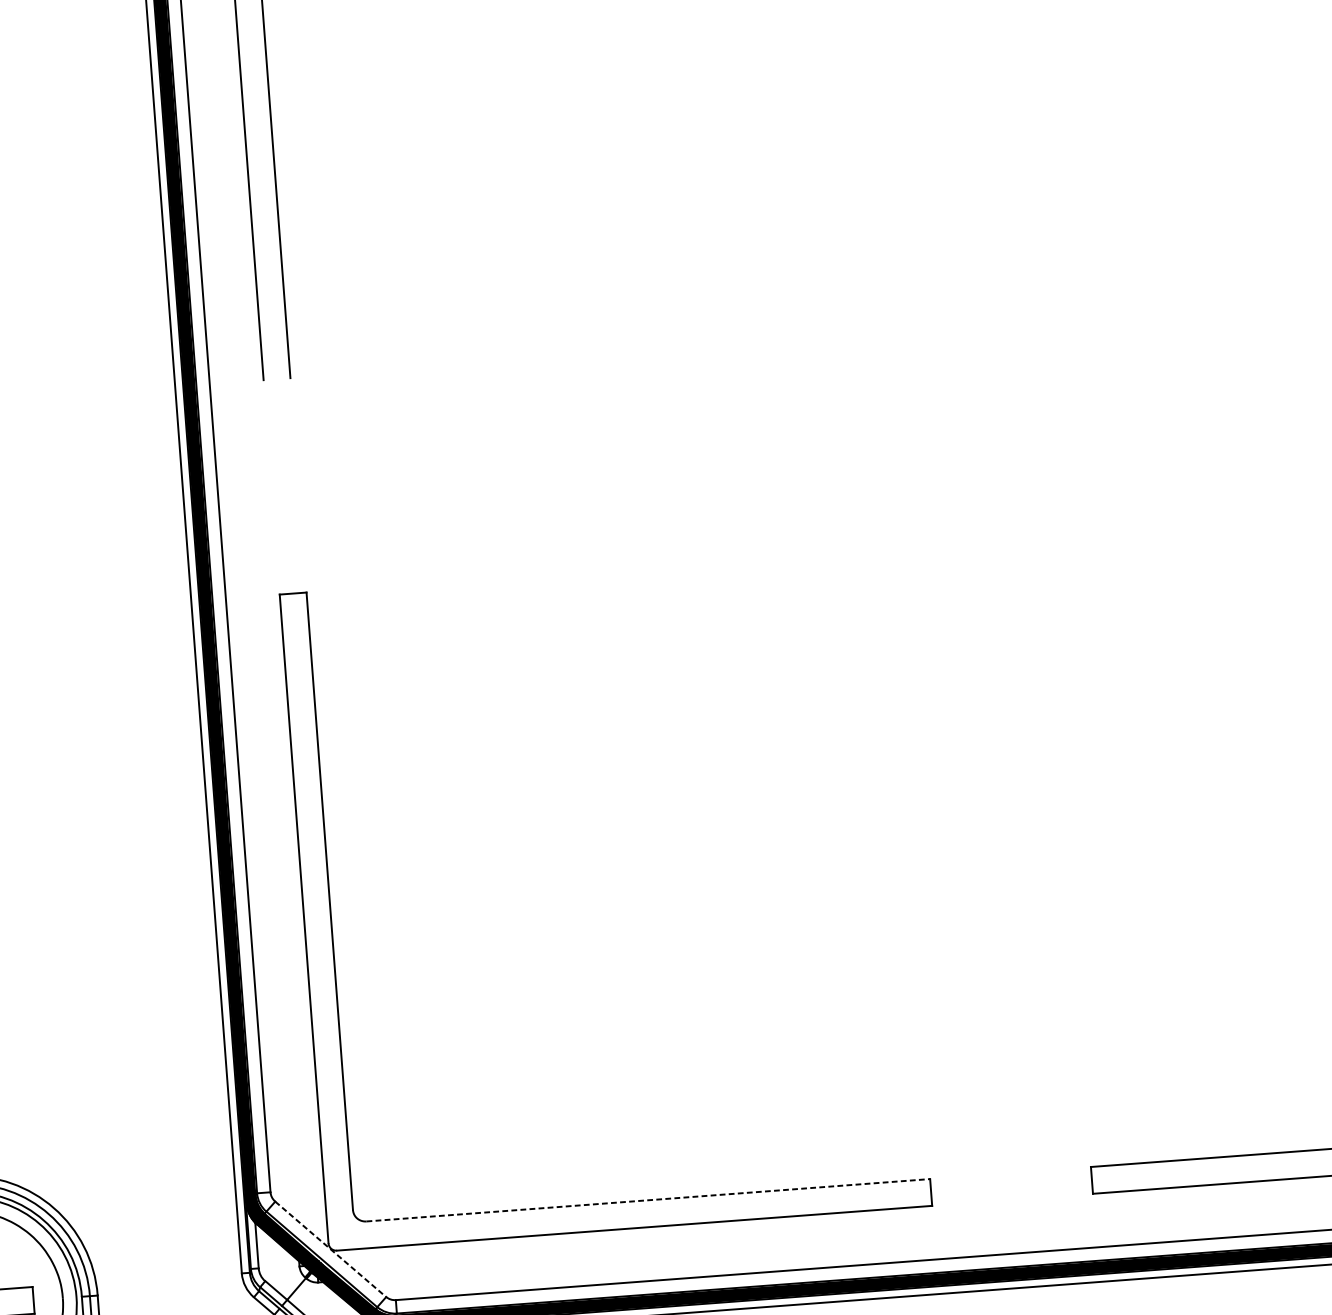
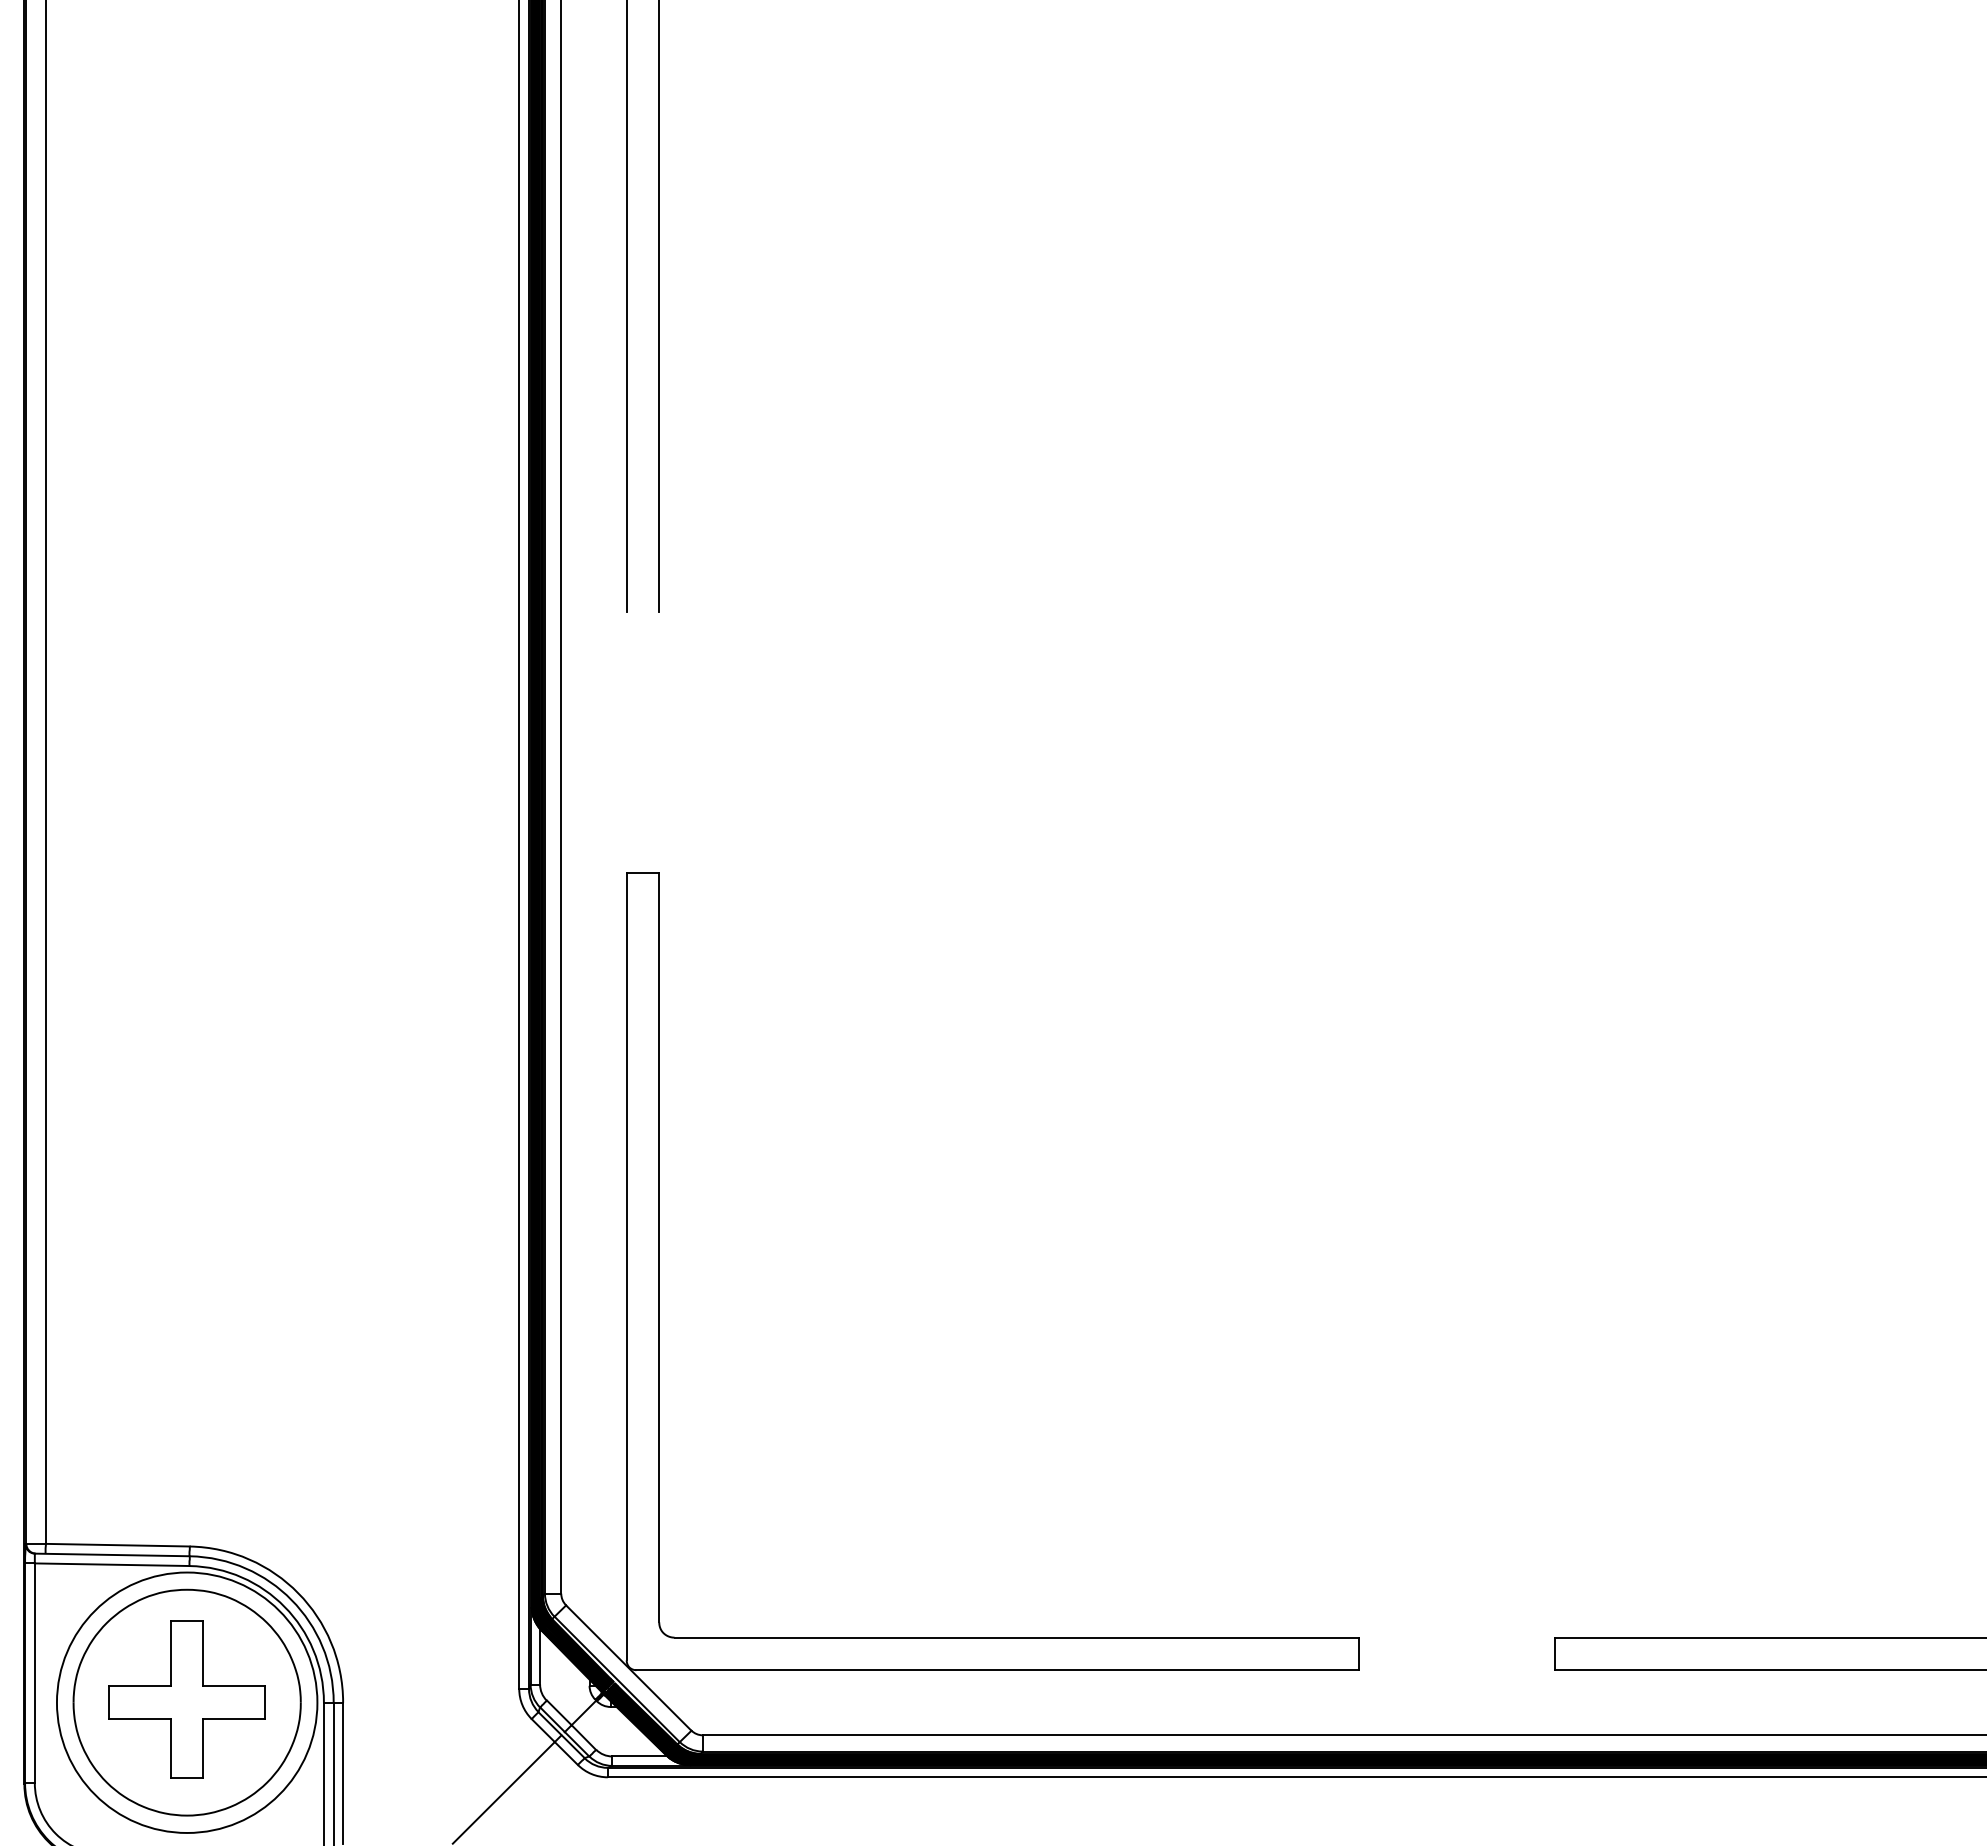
line: (648, 1200) -> (1017, 1637), dashed -> solid
line: (330, 1249) -> (628, 1668), dashed -> solid

